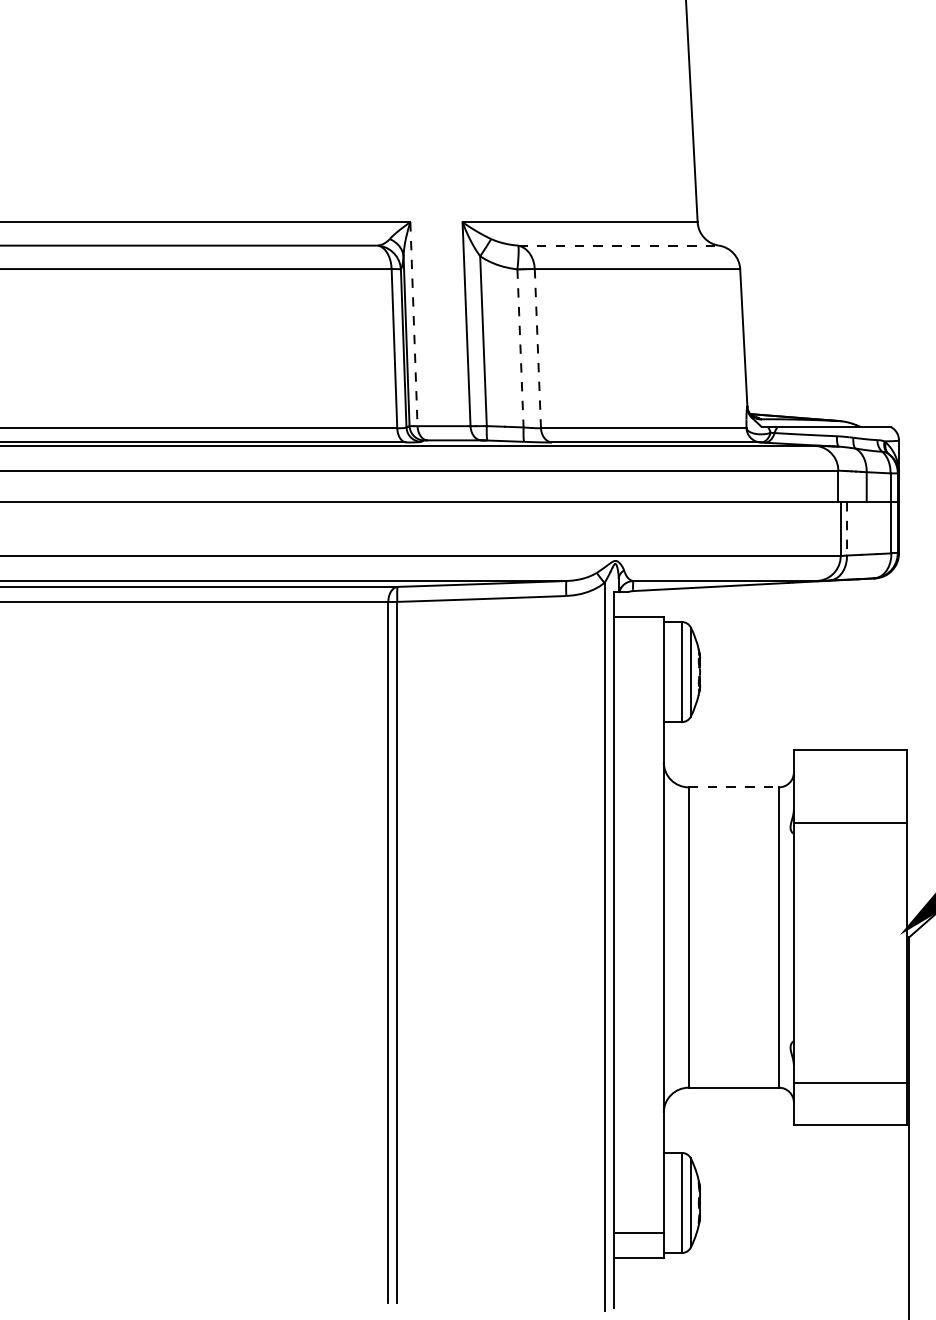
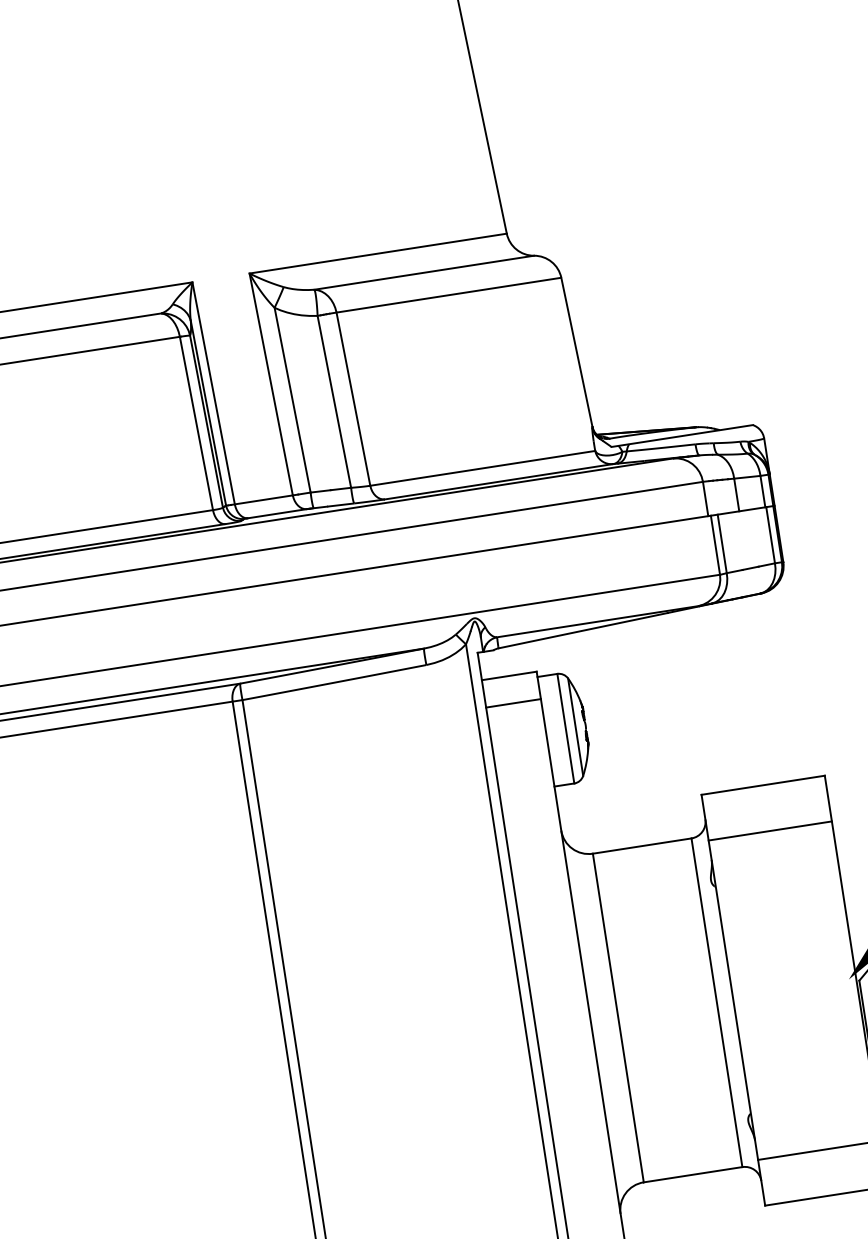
line: (619, 245) -> (425, 272), dashed -> solid
line: (413, 324) -> (213, 393), dashed -> solid
line: (520, 348) -> (334, 401), dashed -> solid
line: (537, 348) -> (352, 399), dashed -> solid
line: (847, 528) -> (722, 543), dashed -> solid
line: (638, 642) -> (513, 703), added
line: (734, 787) -> (642, 846), dashed -> solid
line: (849, 822) -> (769, 830), moved

